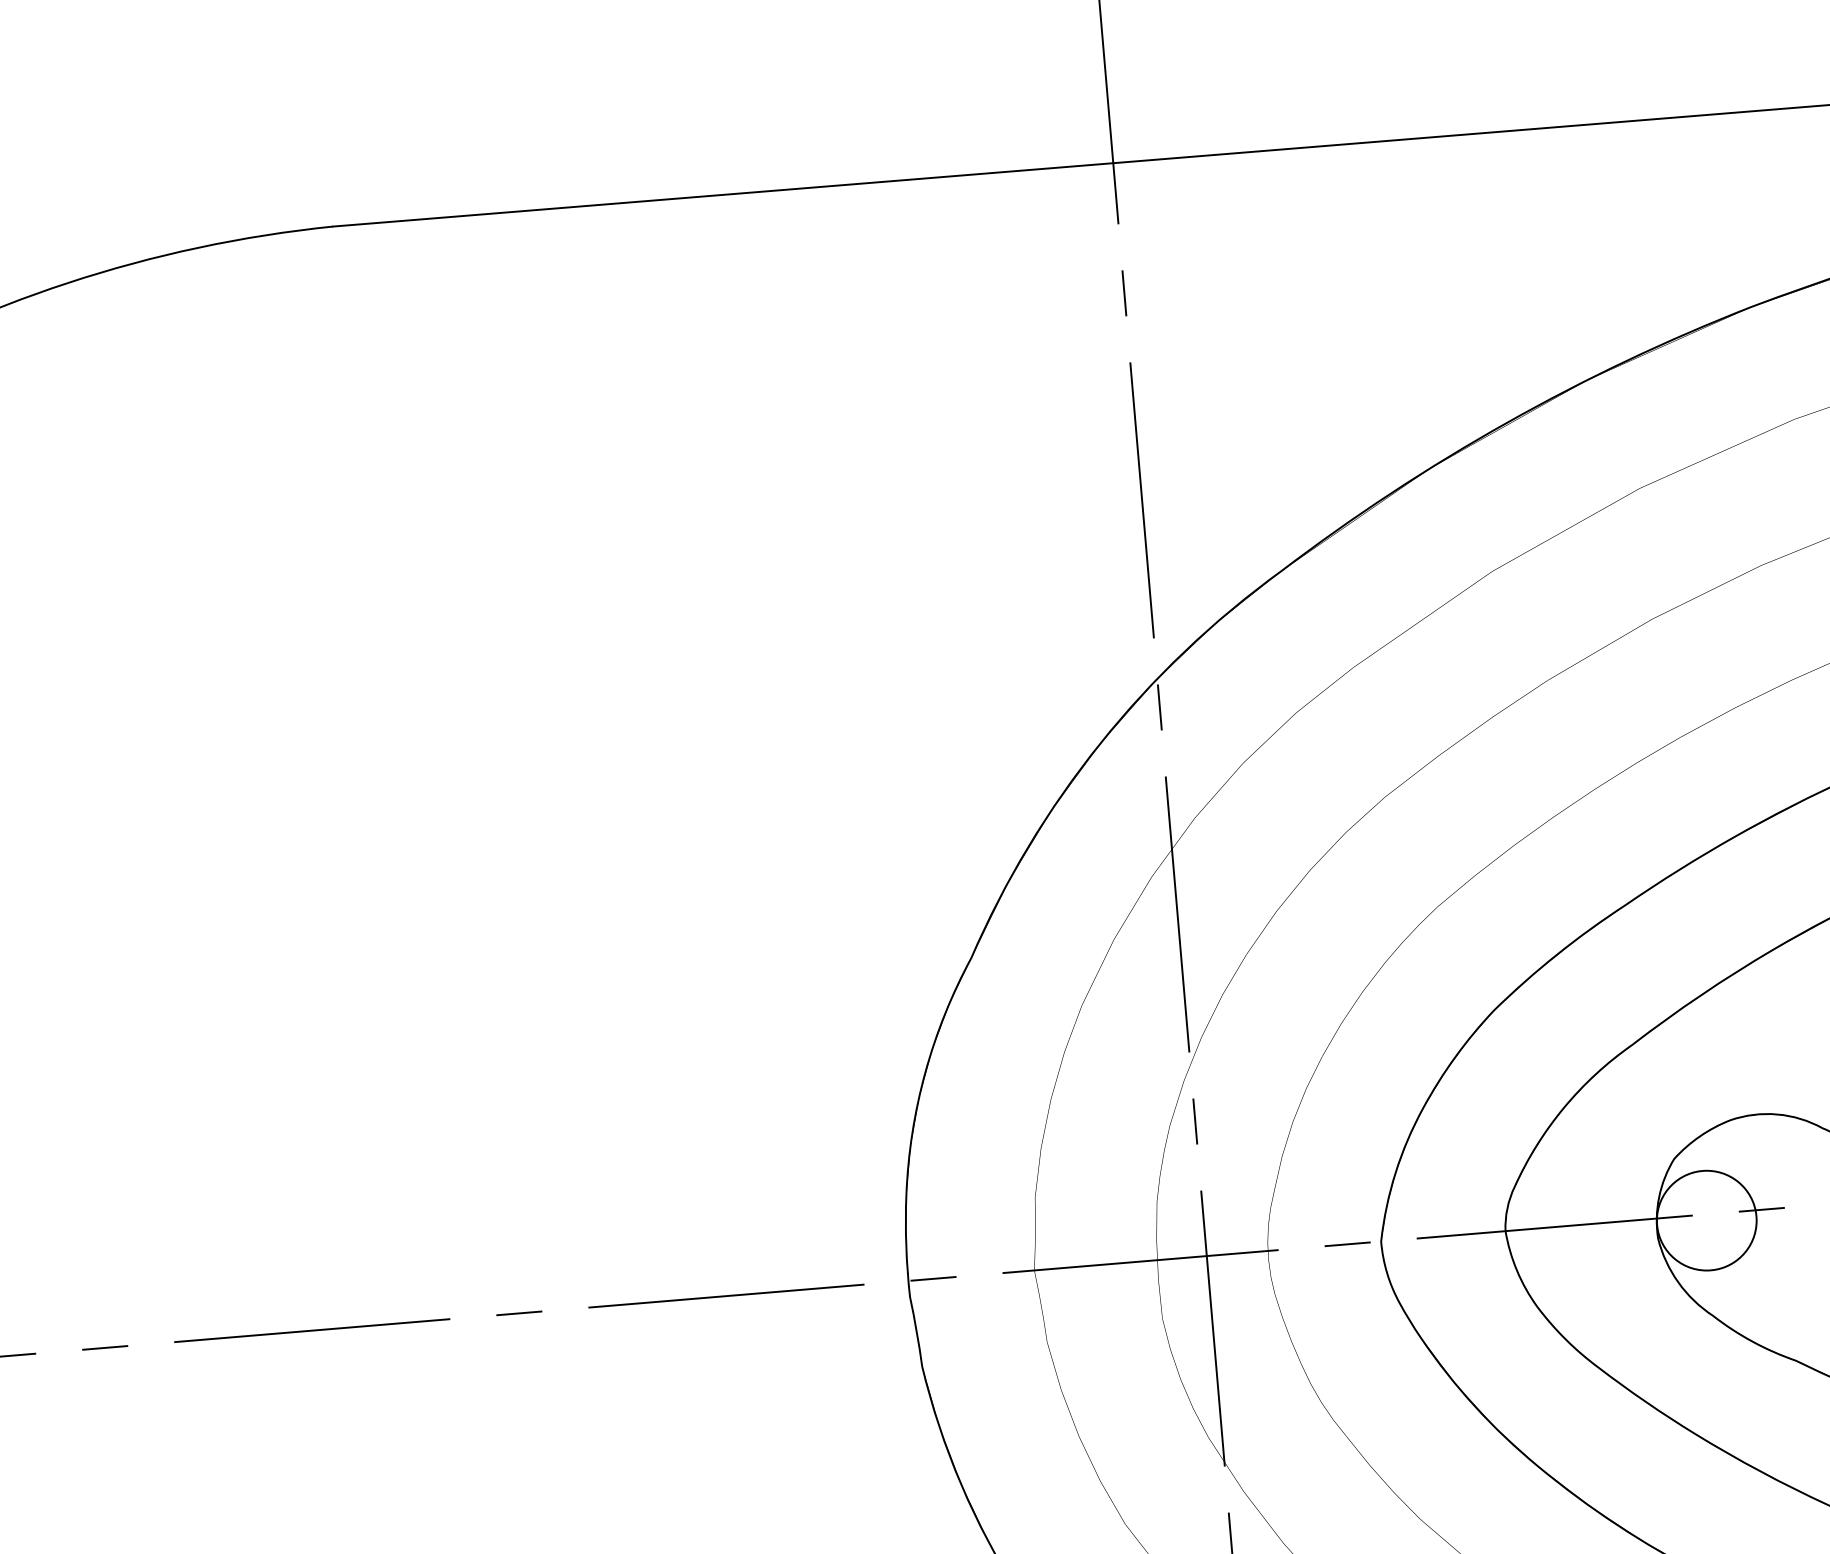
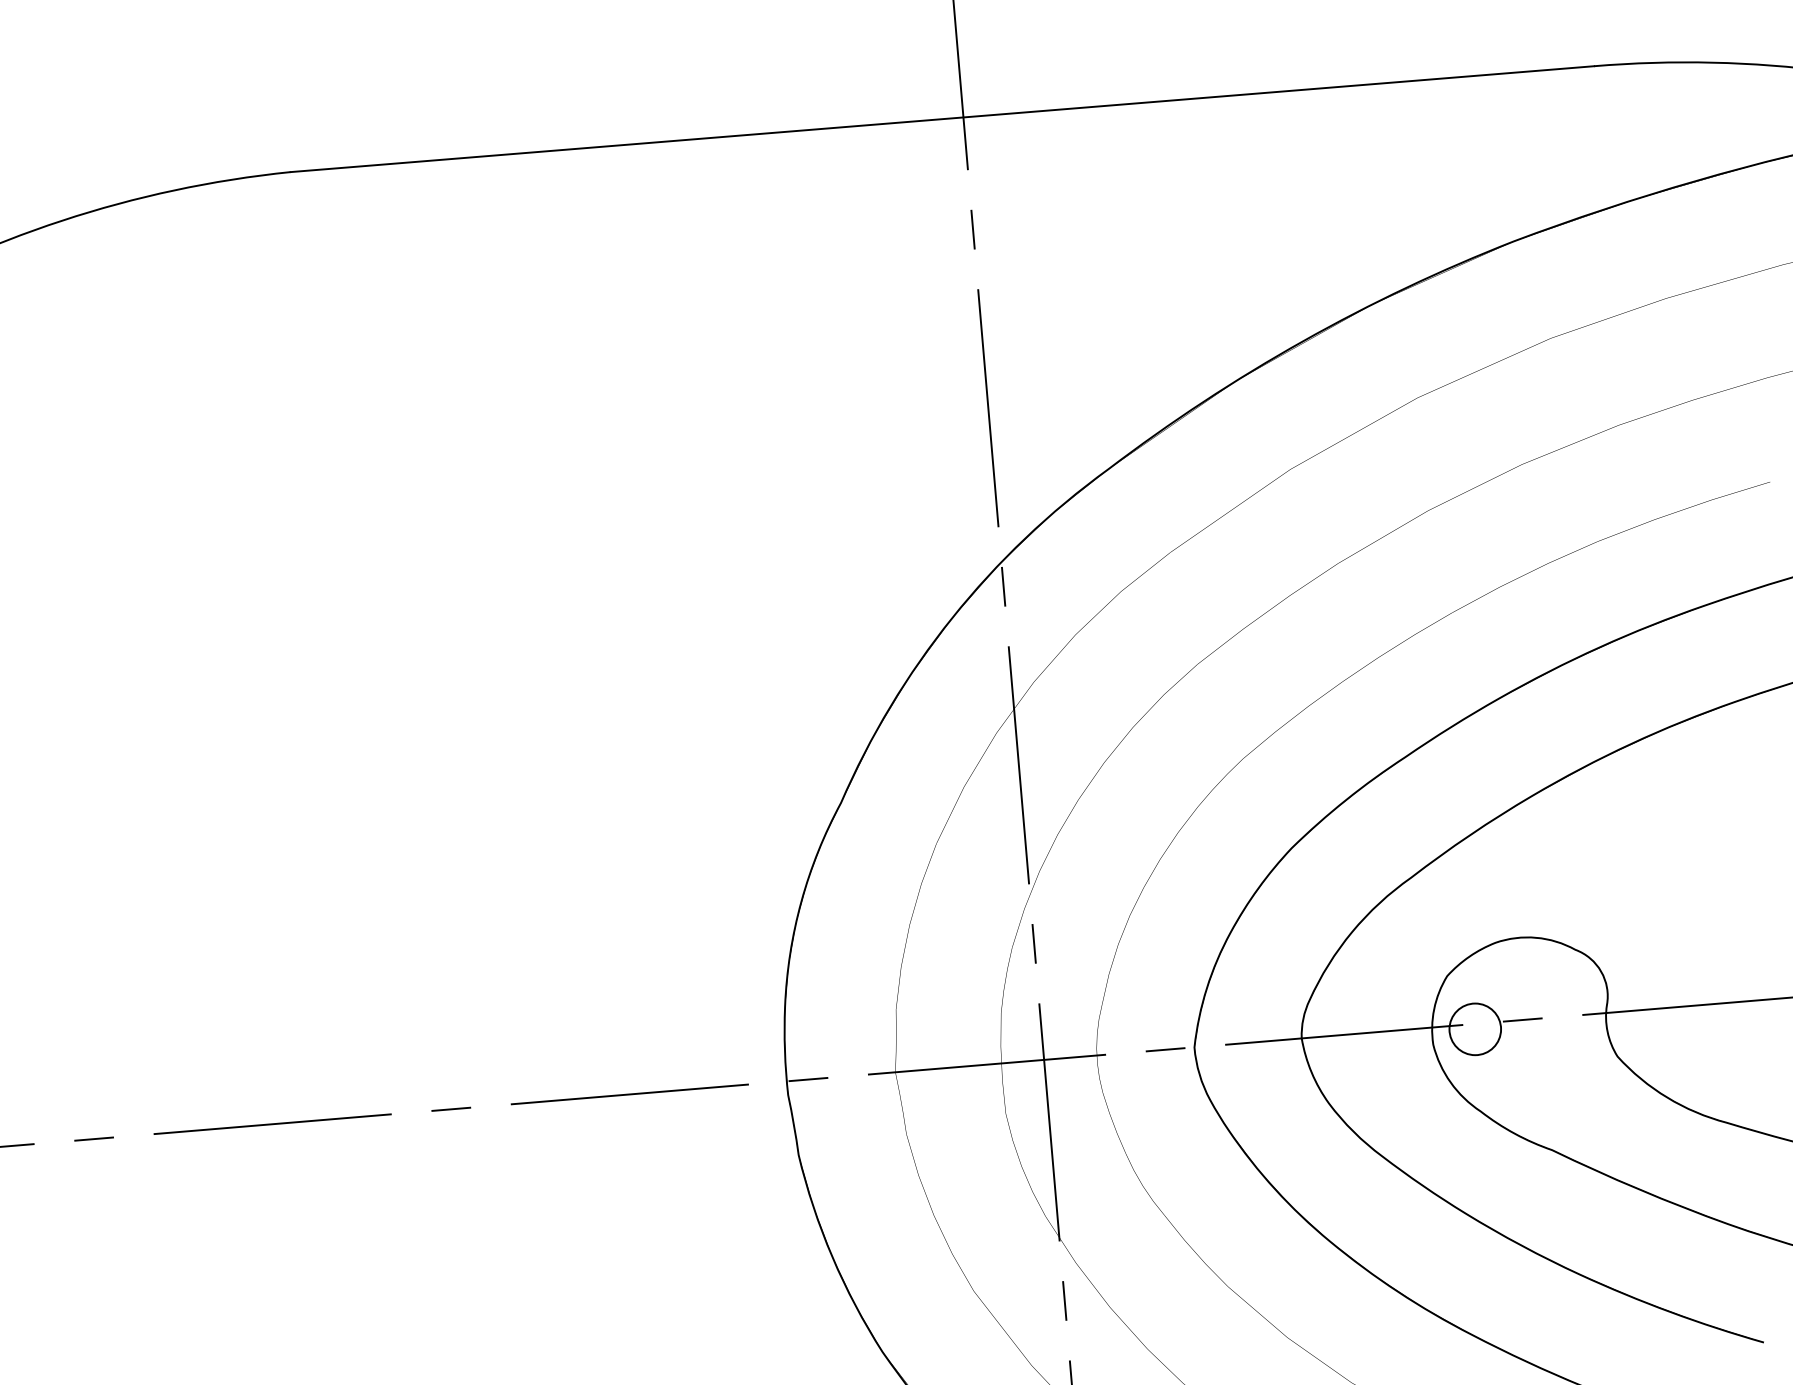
circle: (1707, 1220) -> (1475, 1029), size x0.6

